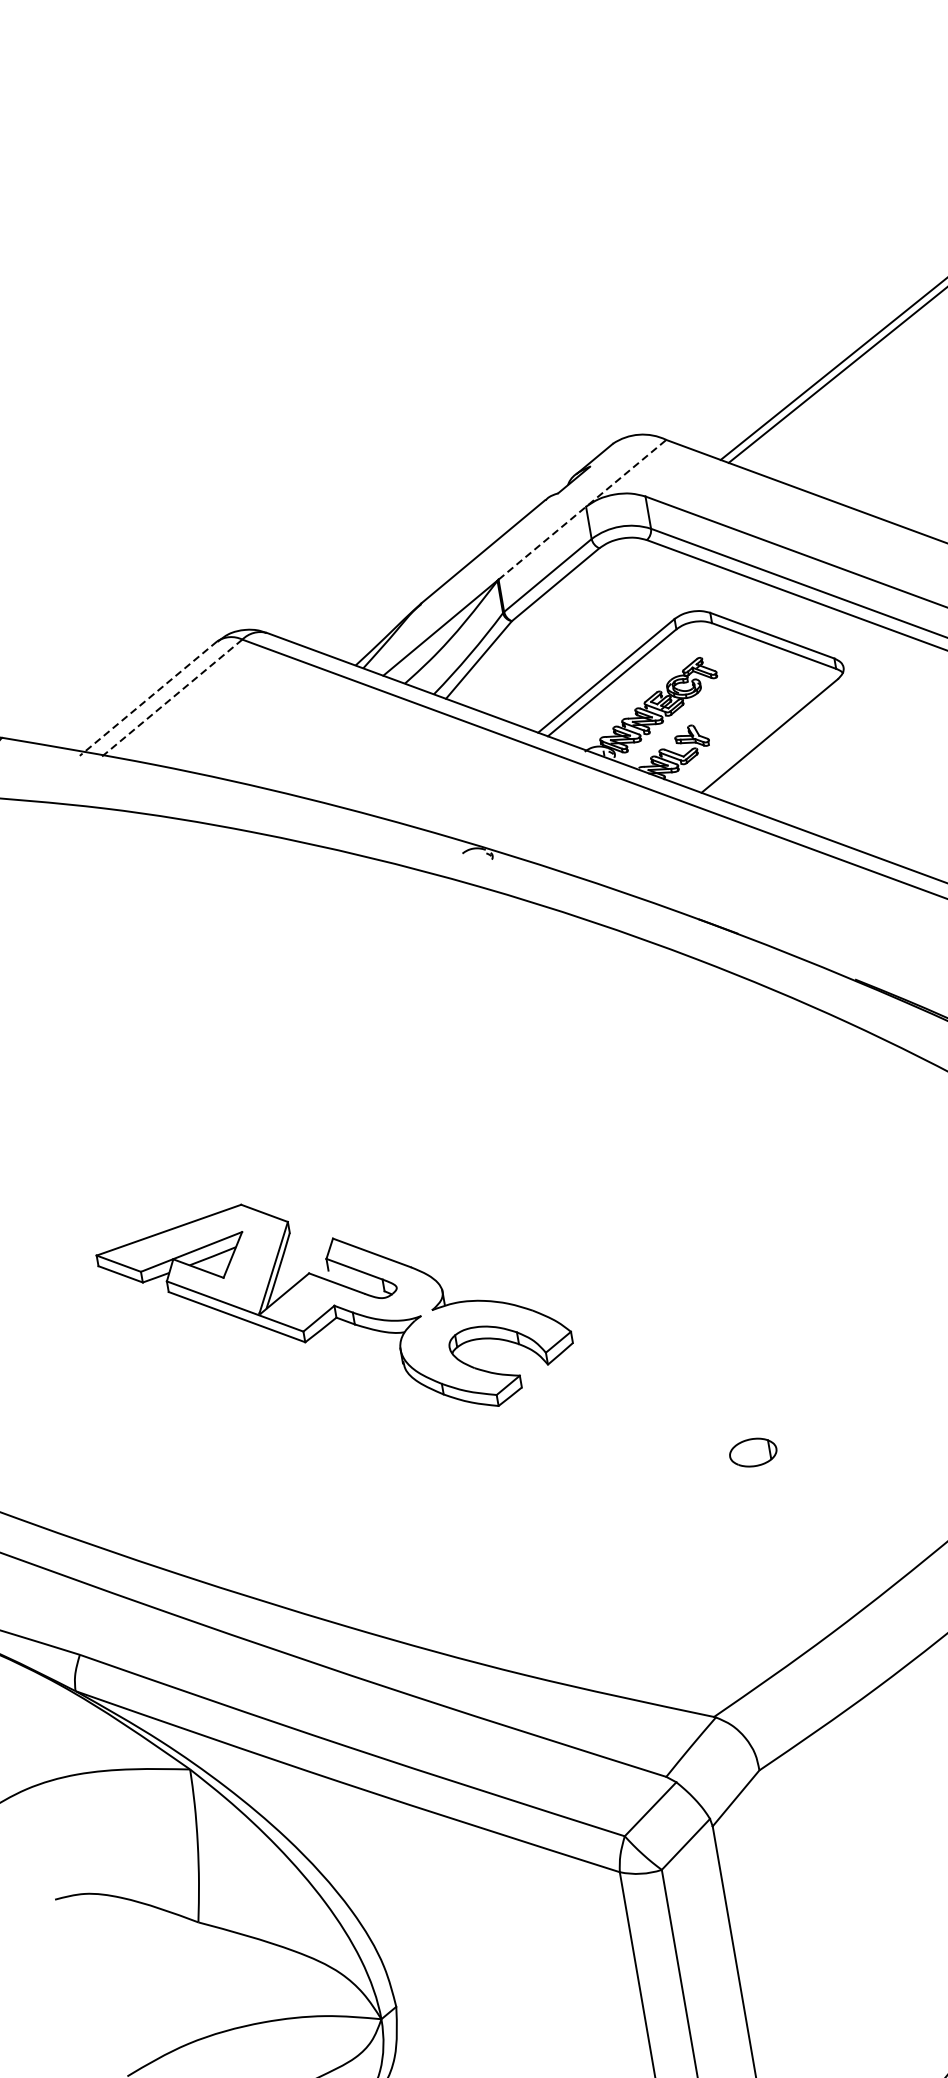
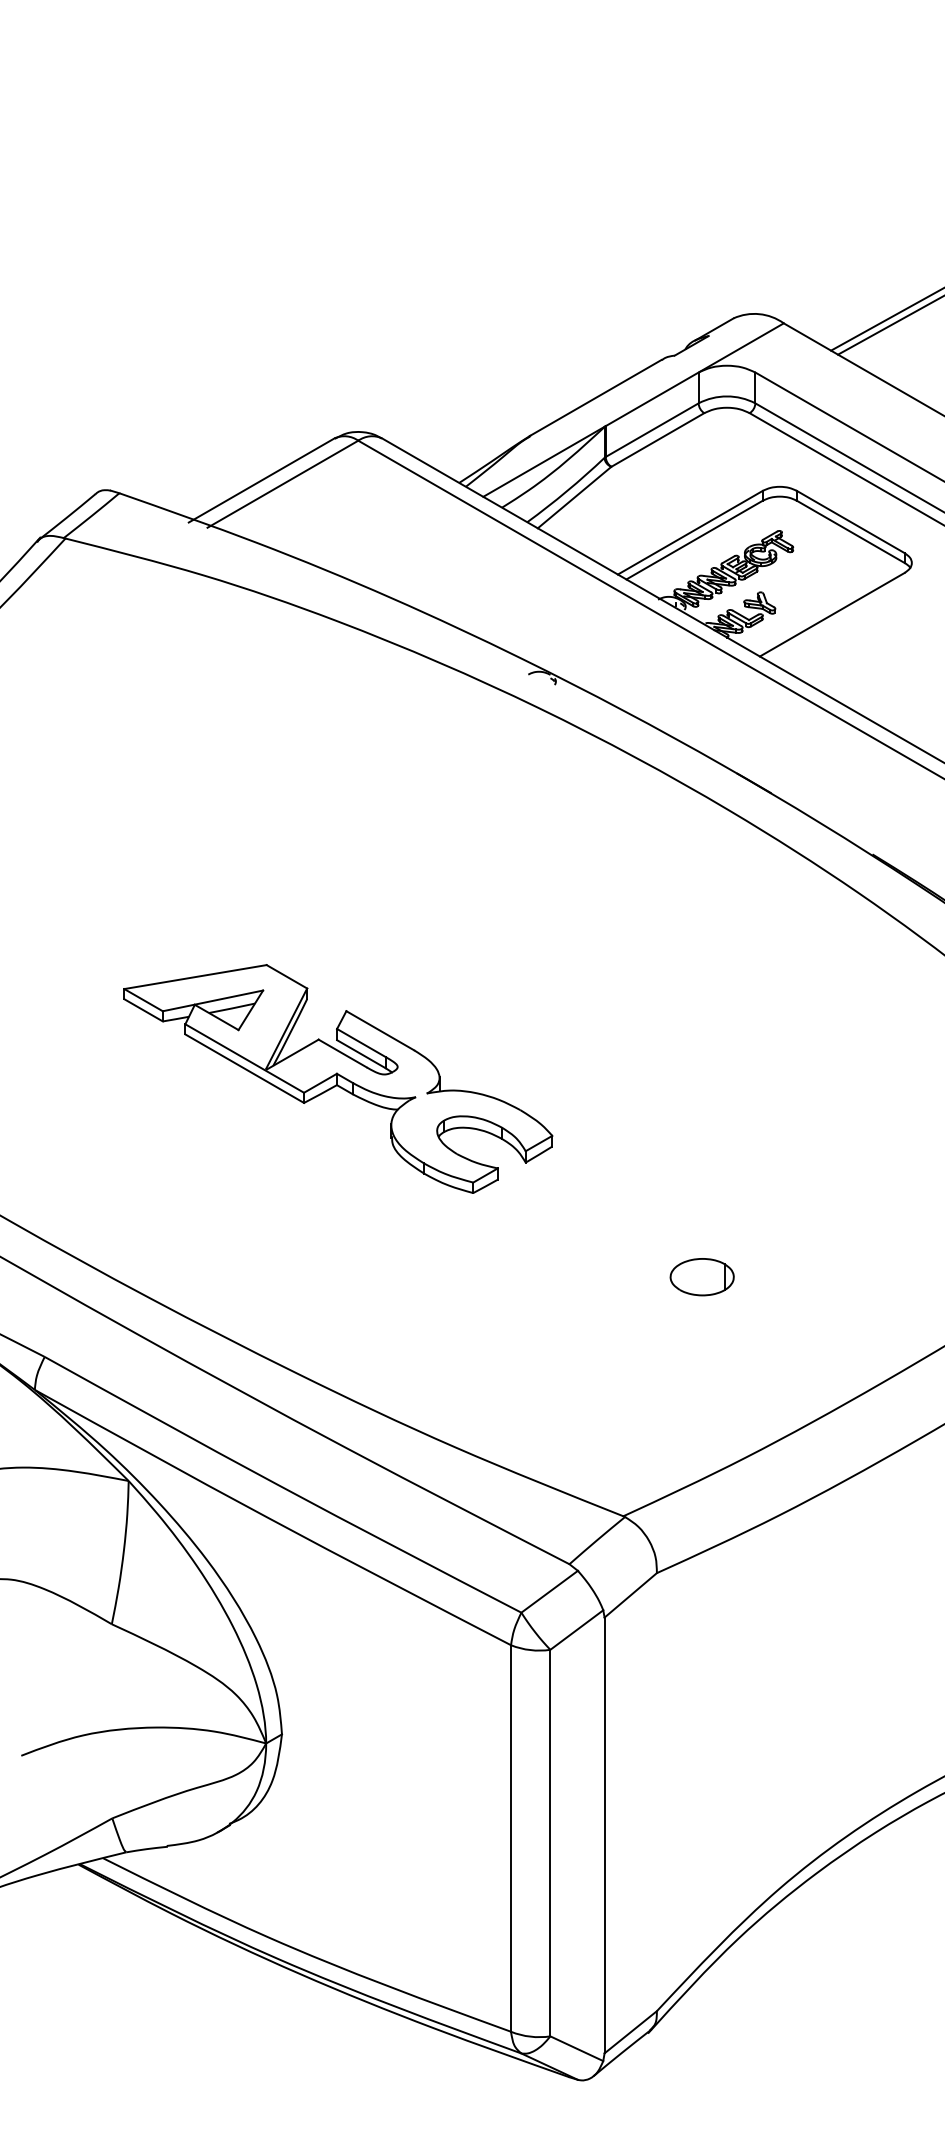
line: (582, 509) -> (694, 374), dashed -> solid
line: (148, 698) -> (261, 480), dashed -> solid
line: (170, 699) -> (282, 484), dashed -> solid
line: (356, 1281) -> (361, 1054), added
part: (752, 1453) -> (701, 1277), size x1.43

